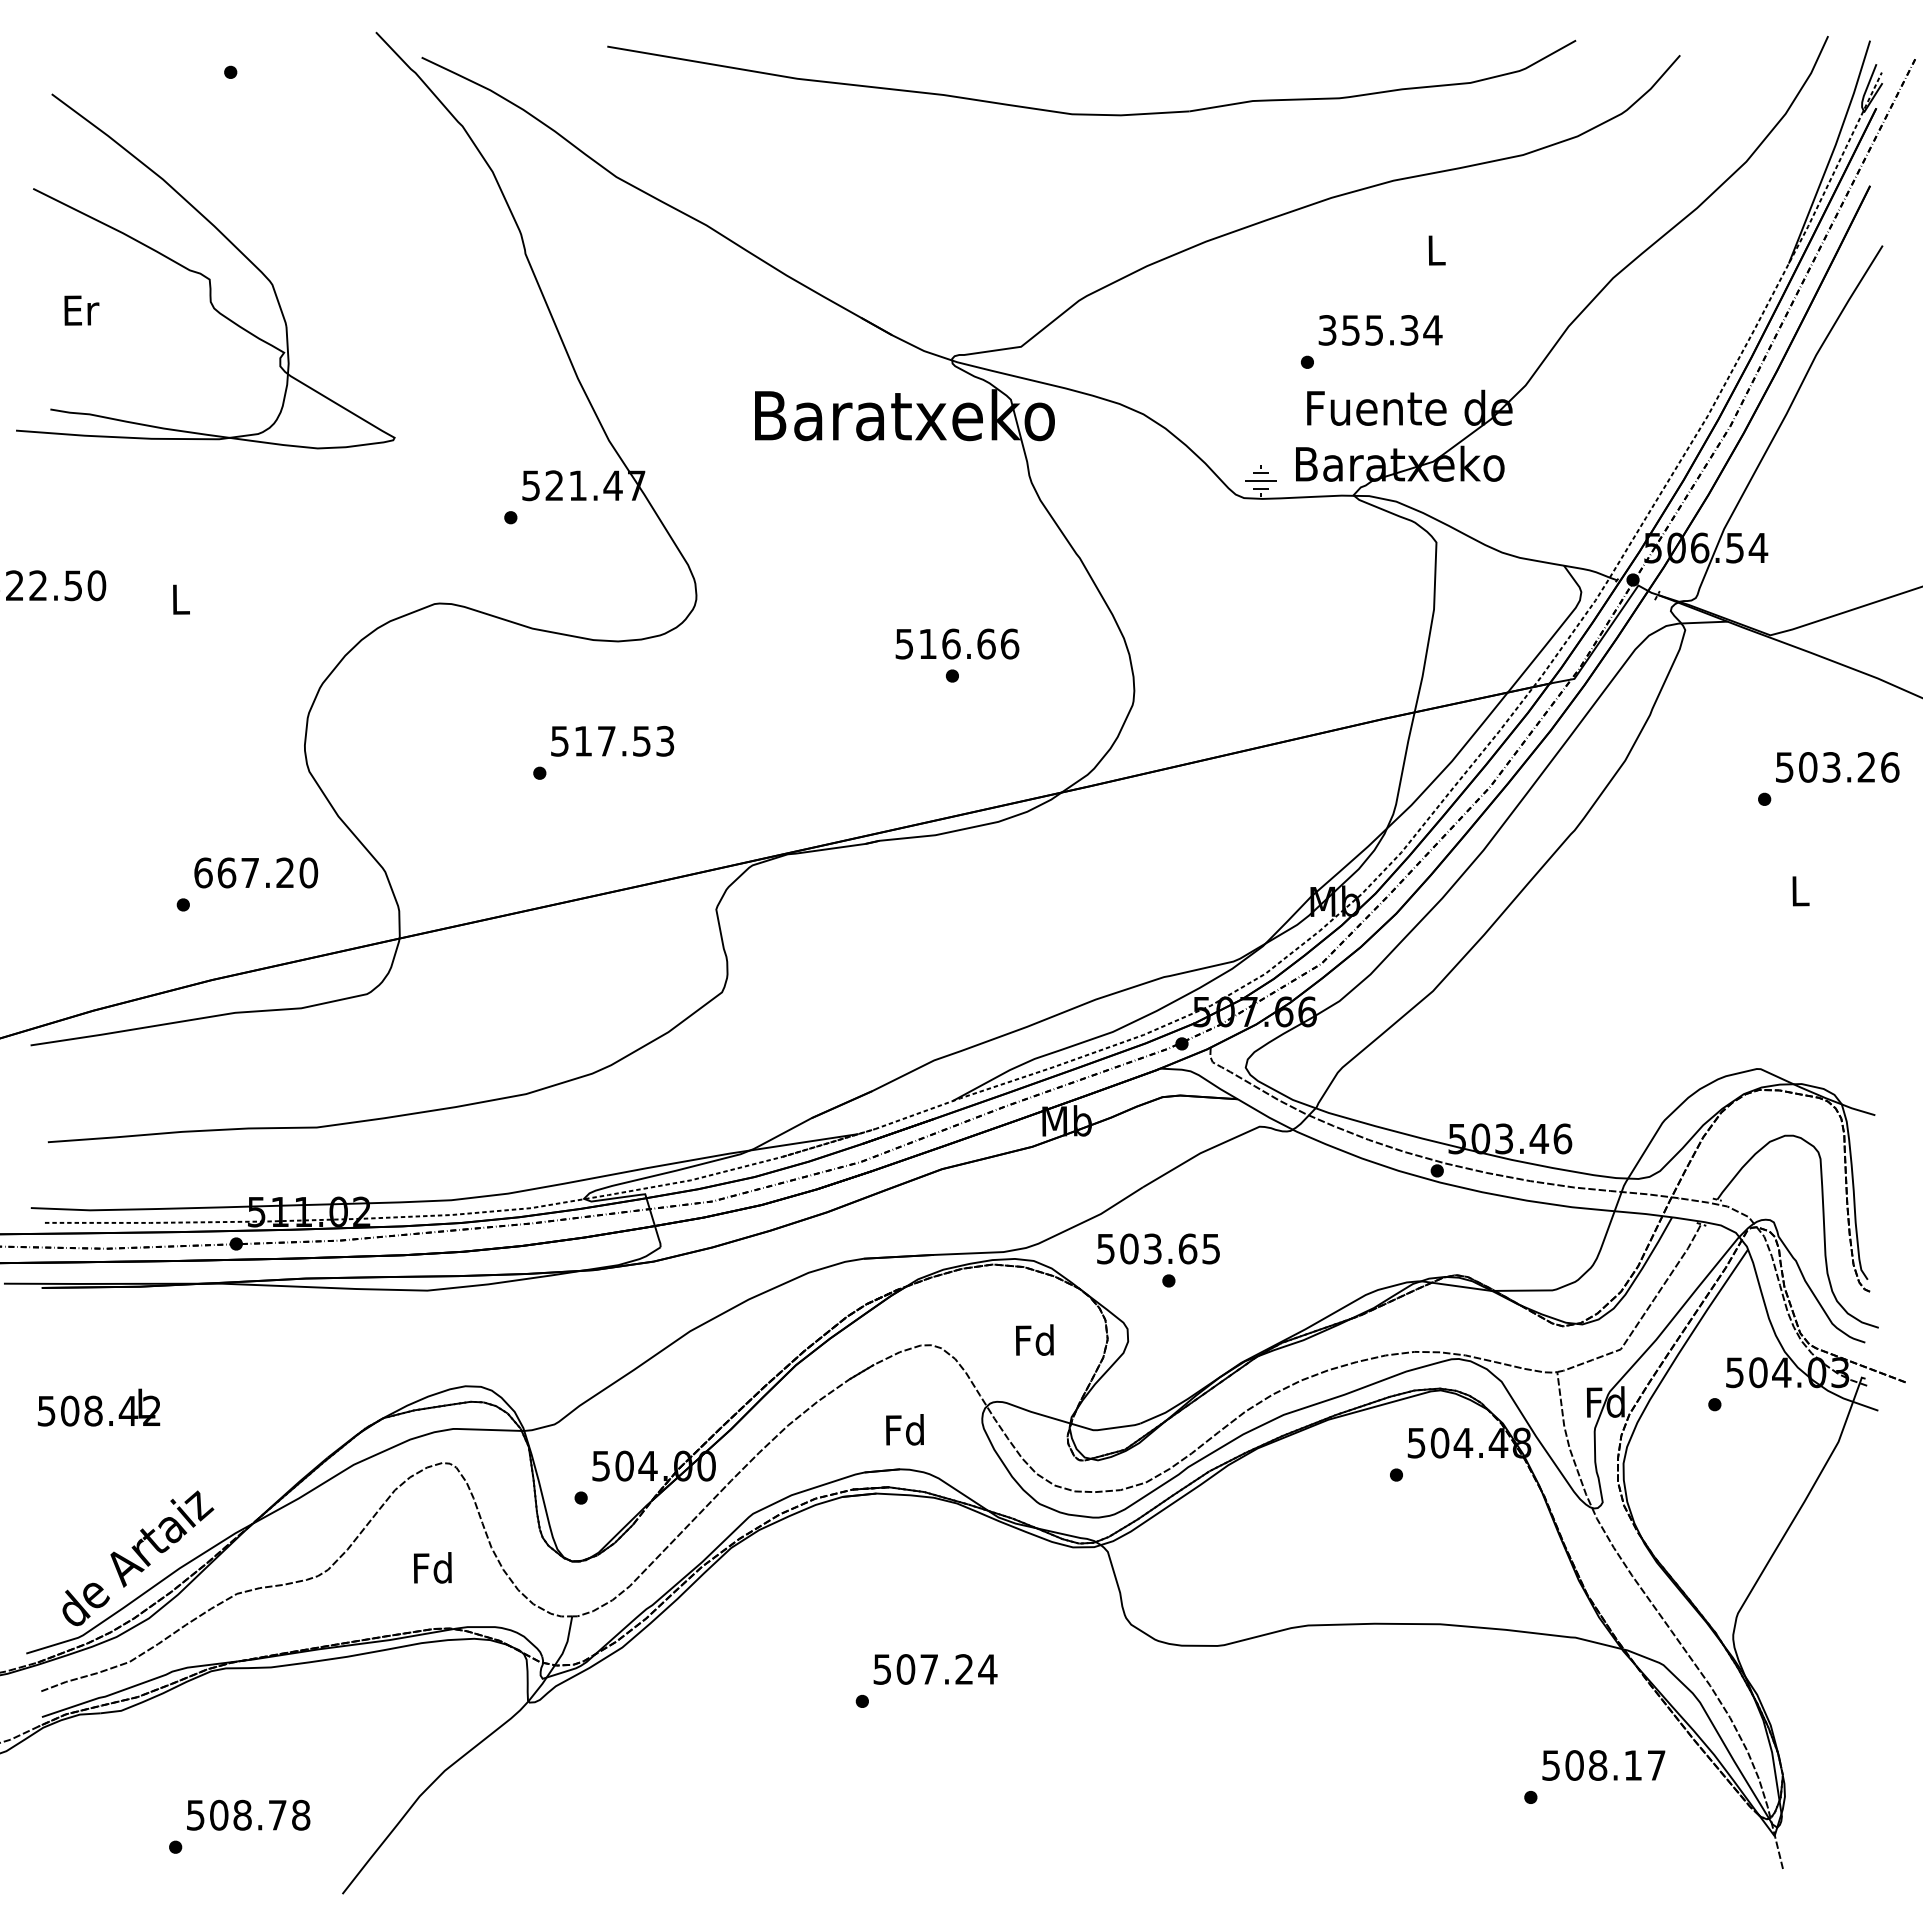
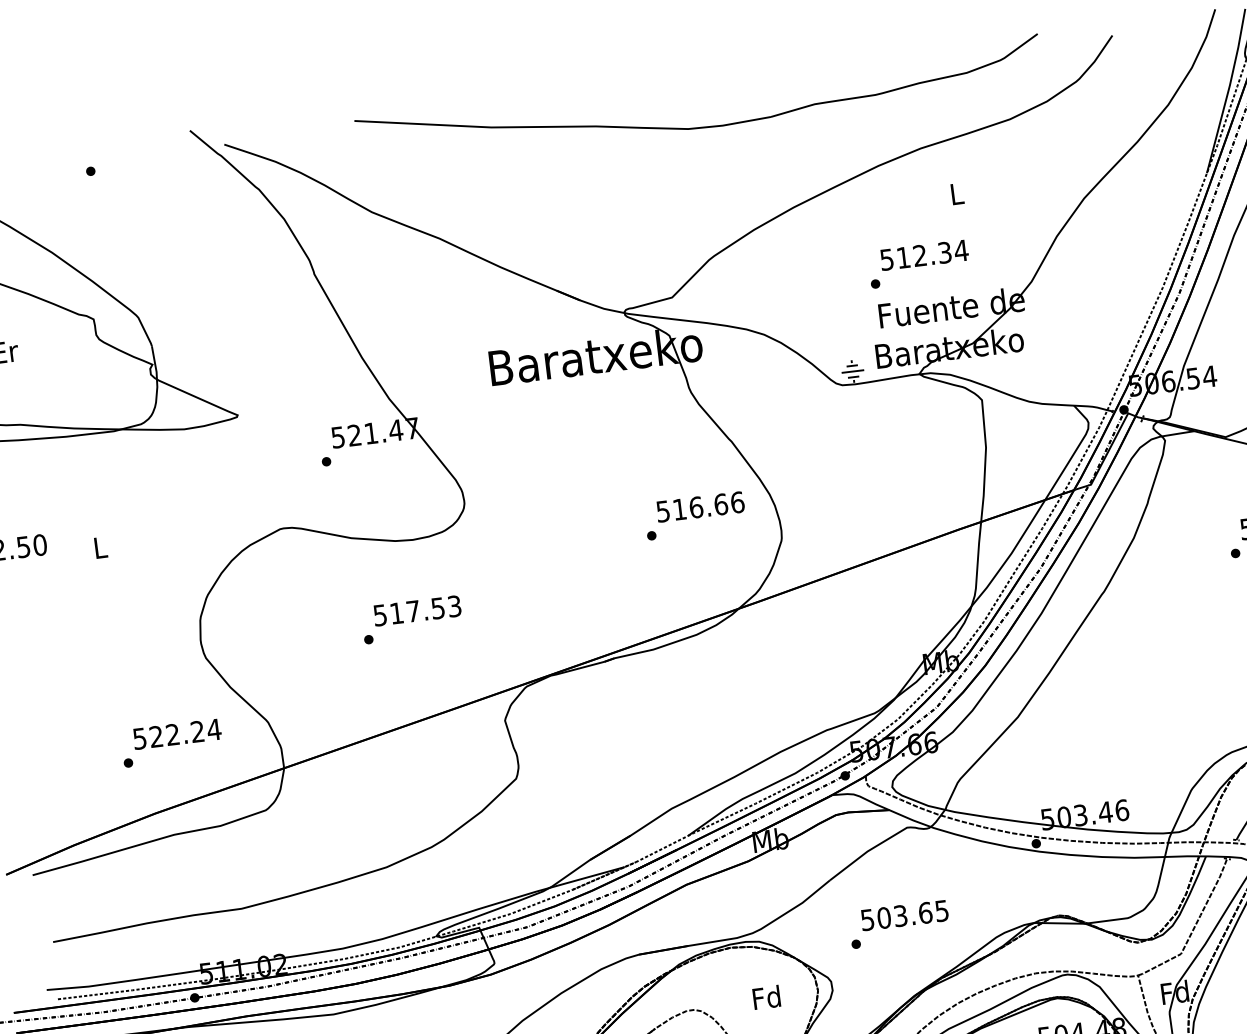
text: (1350, 330) -> (903, 257), 355.34 -> 512.34
text: (957, 643) -> (700, 506), moved
text: (256, 872) -> (177, 733), 667.20 -> 522.24
text: (1158, 1248) -> (904, 915), moved

